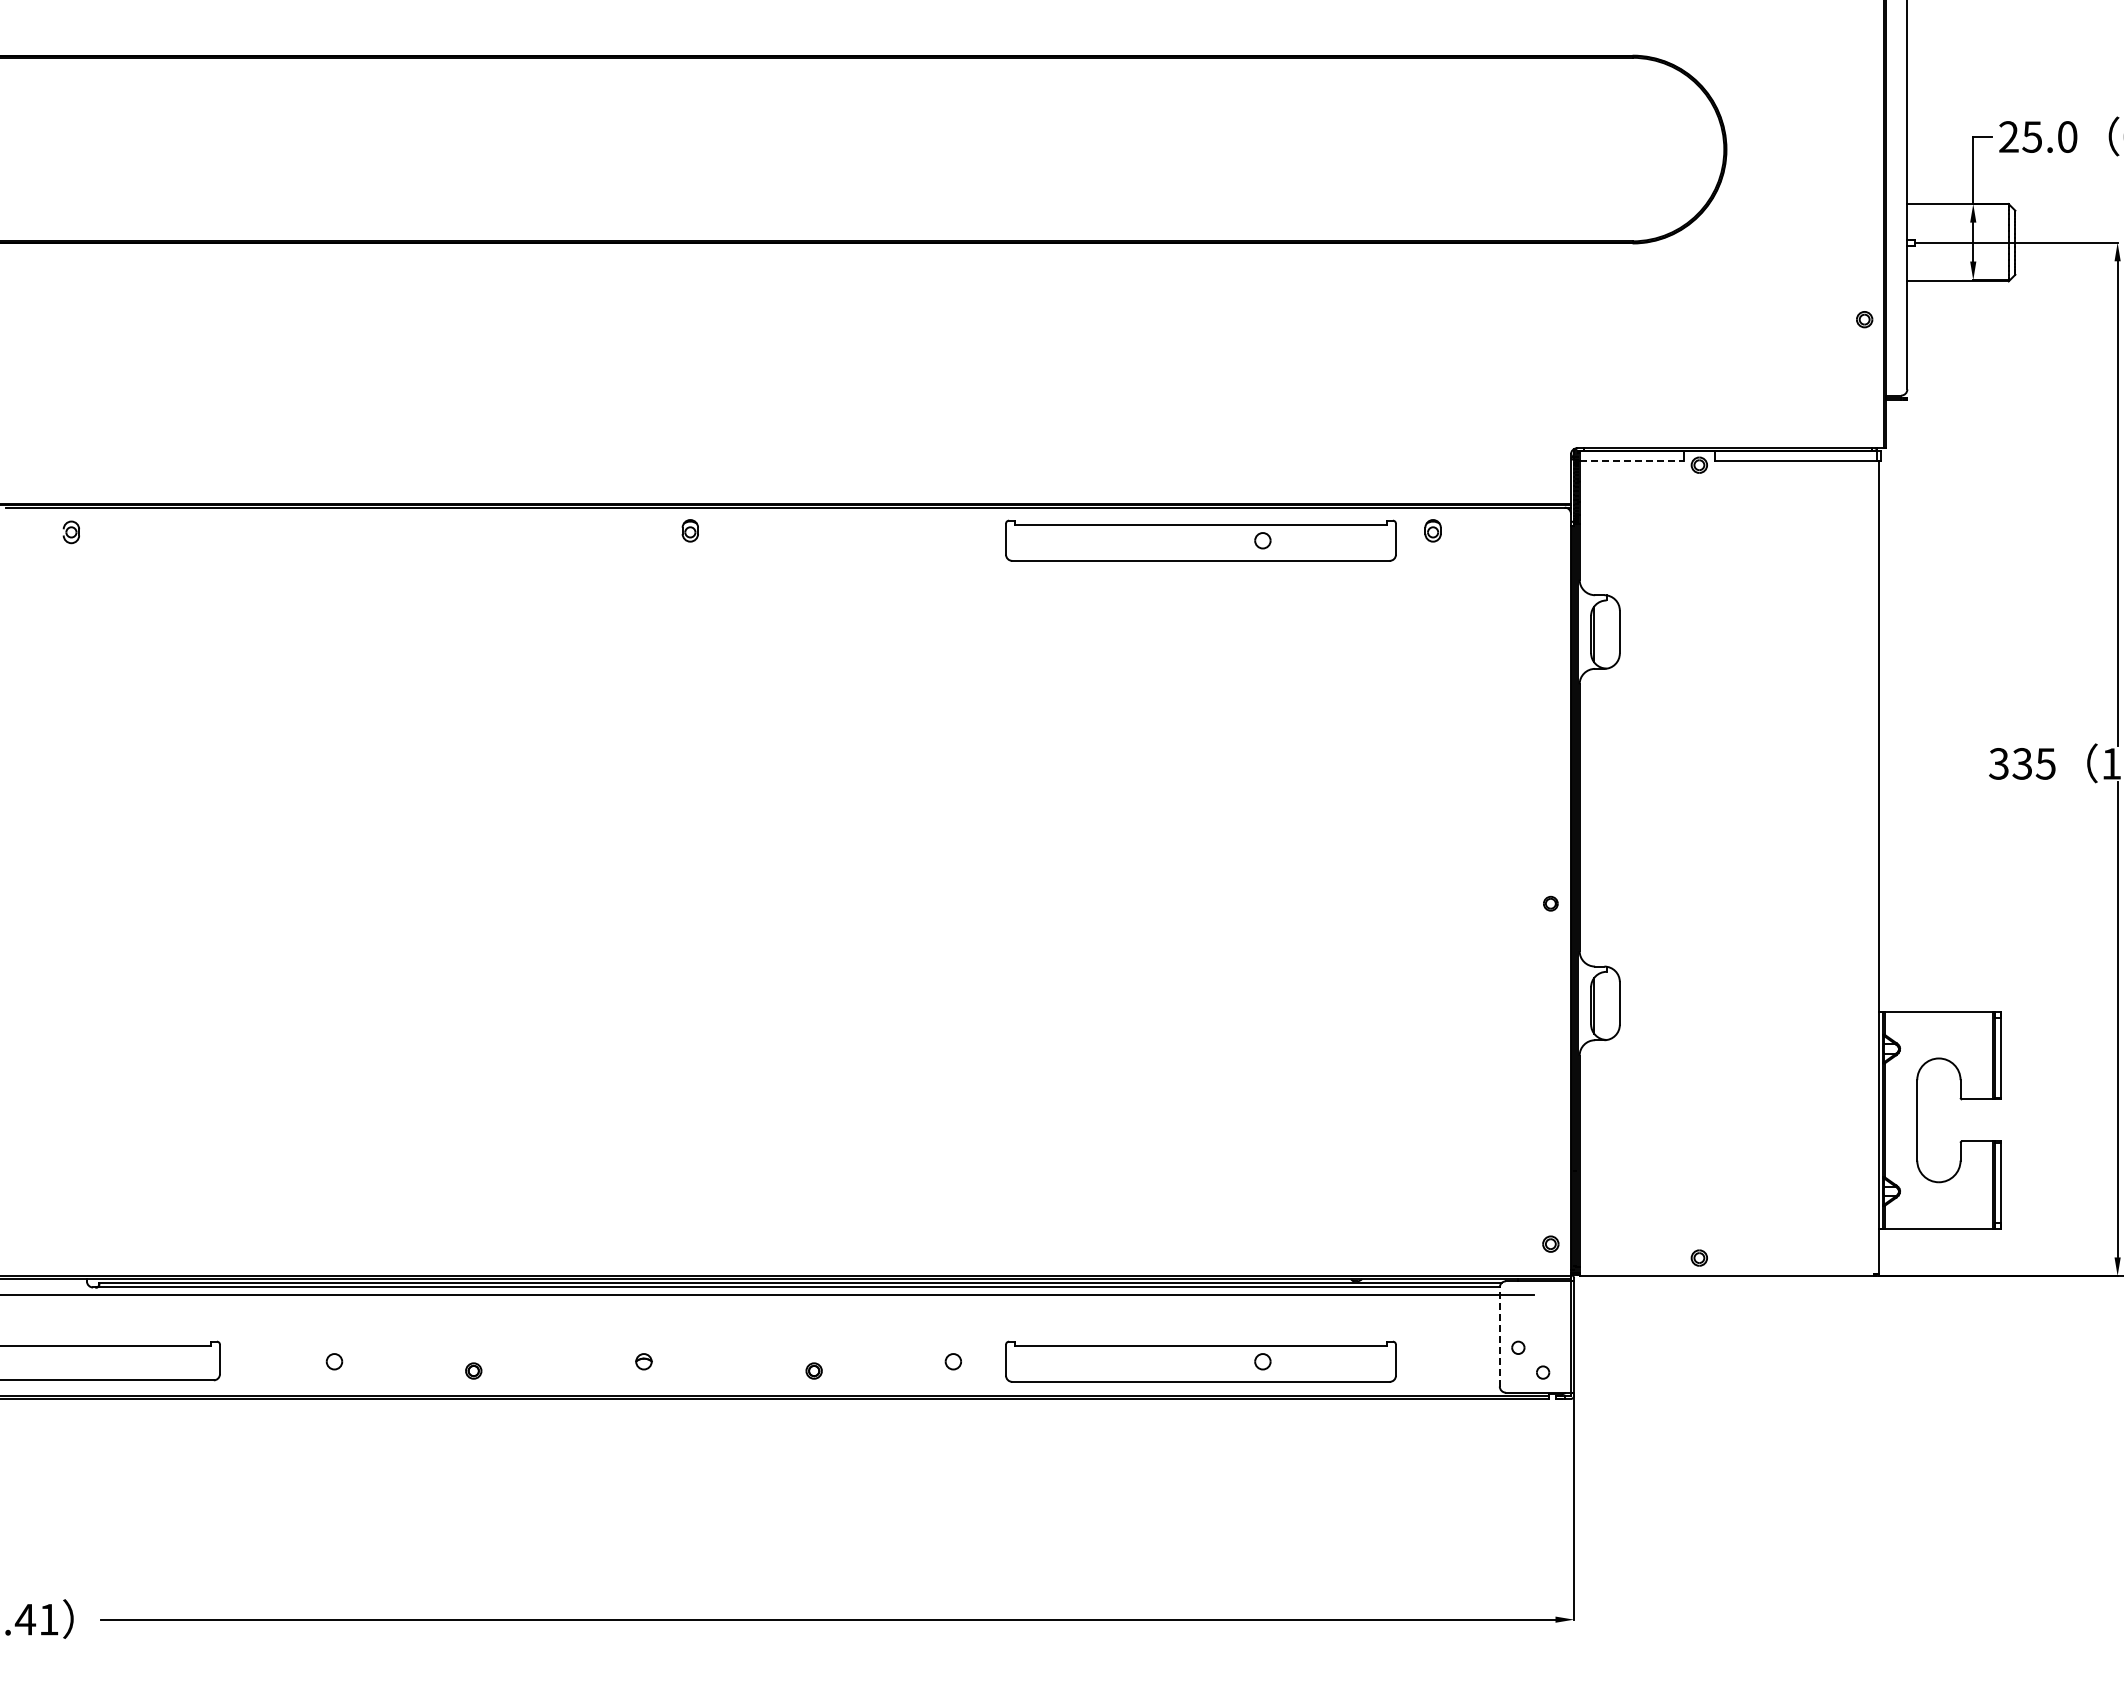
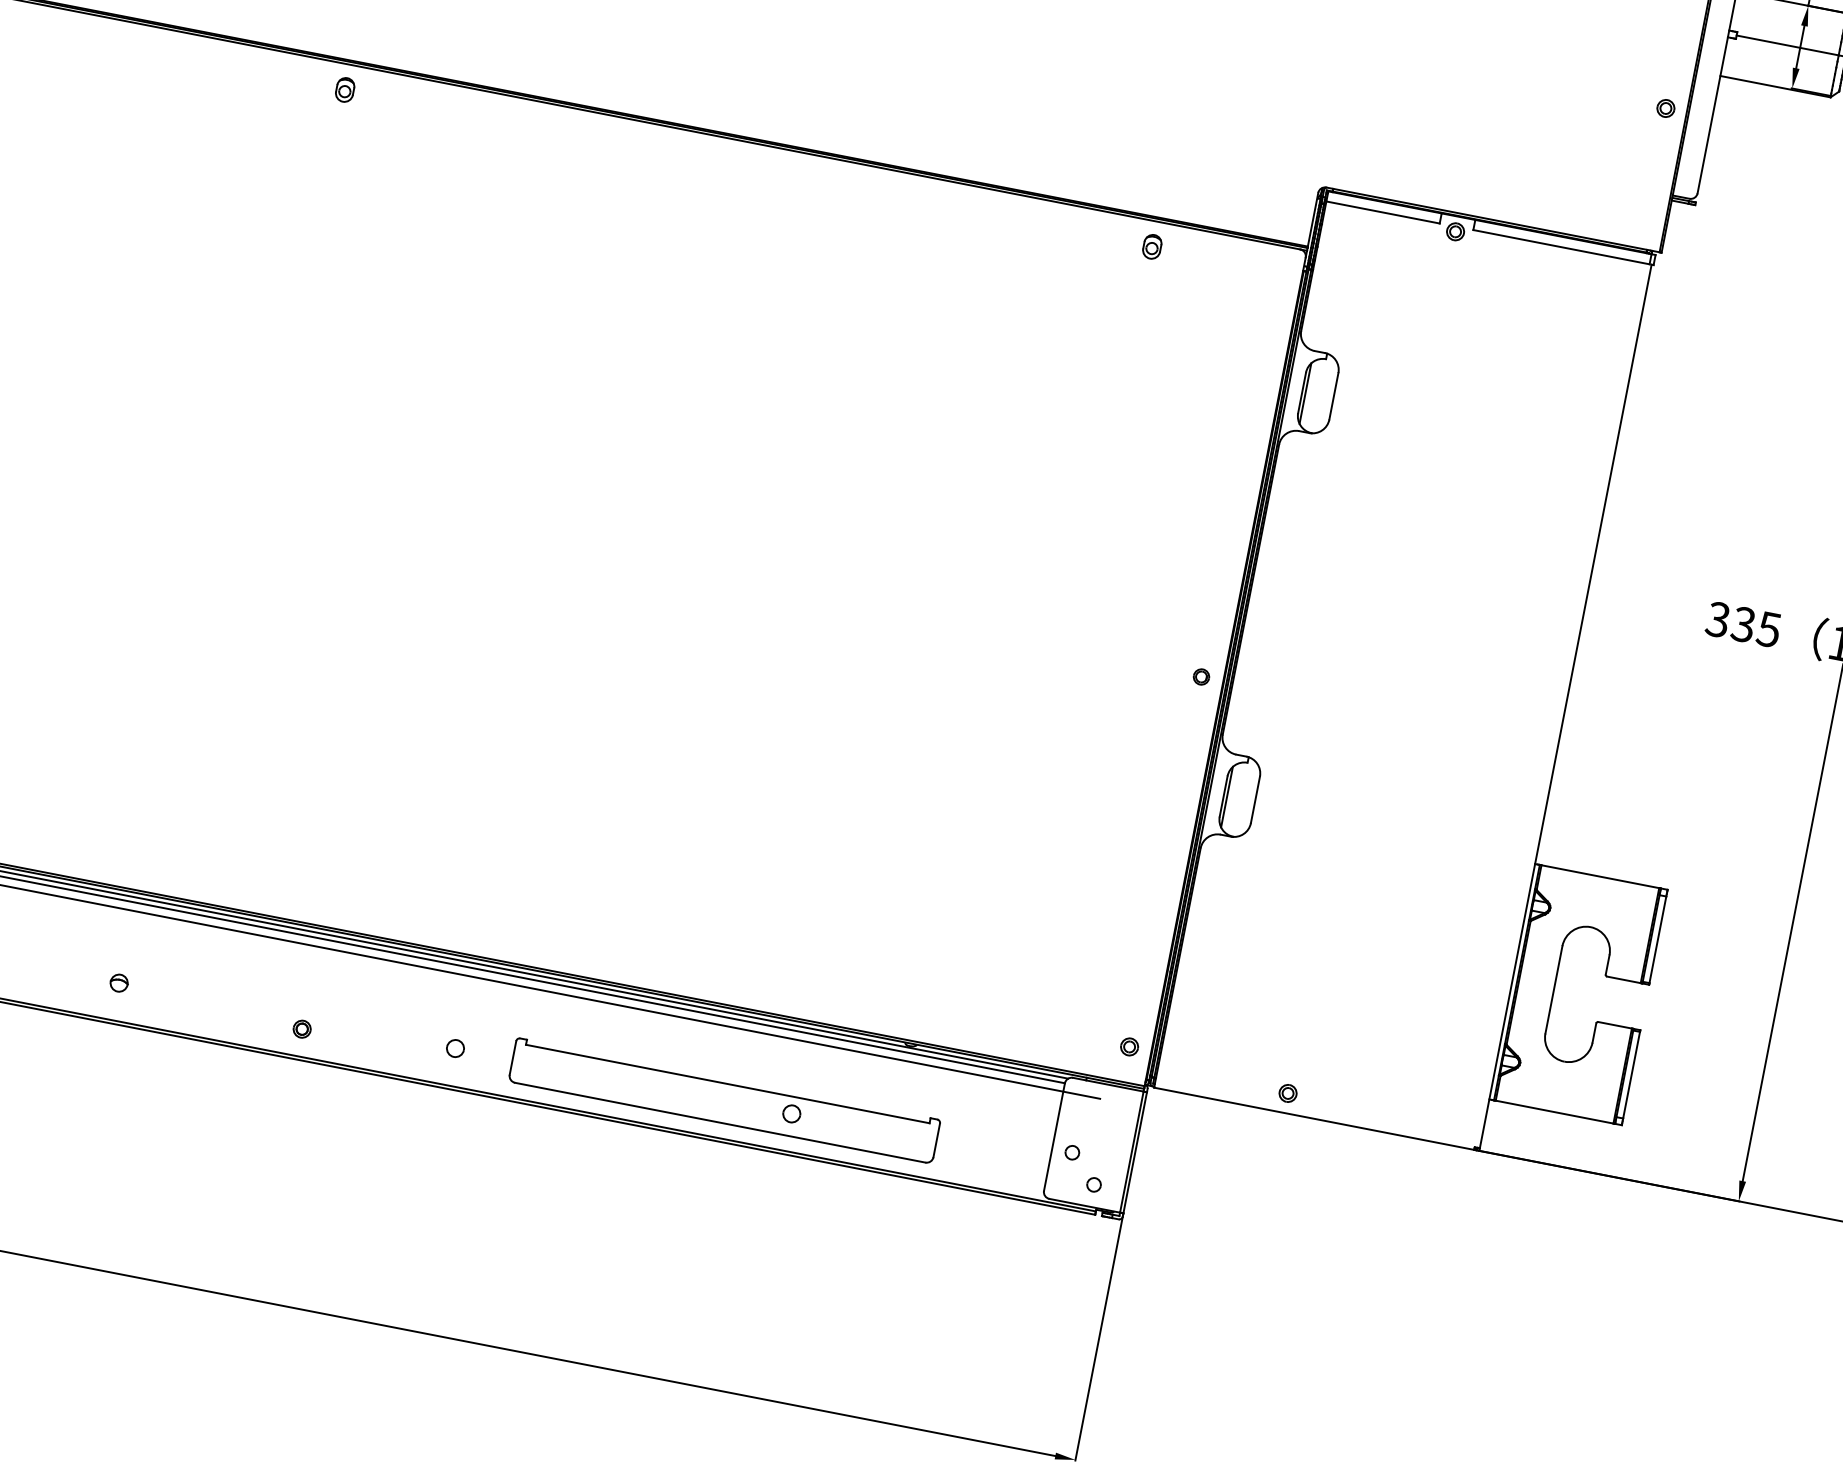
line: (1632, 460) -> (1383, 212), dashed -> solid
part: (1200, 540) -> (897, 208), removed
line: (1499, 1337) -> (1054, 1137), dashed -> solid

